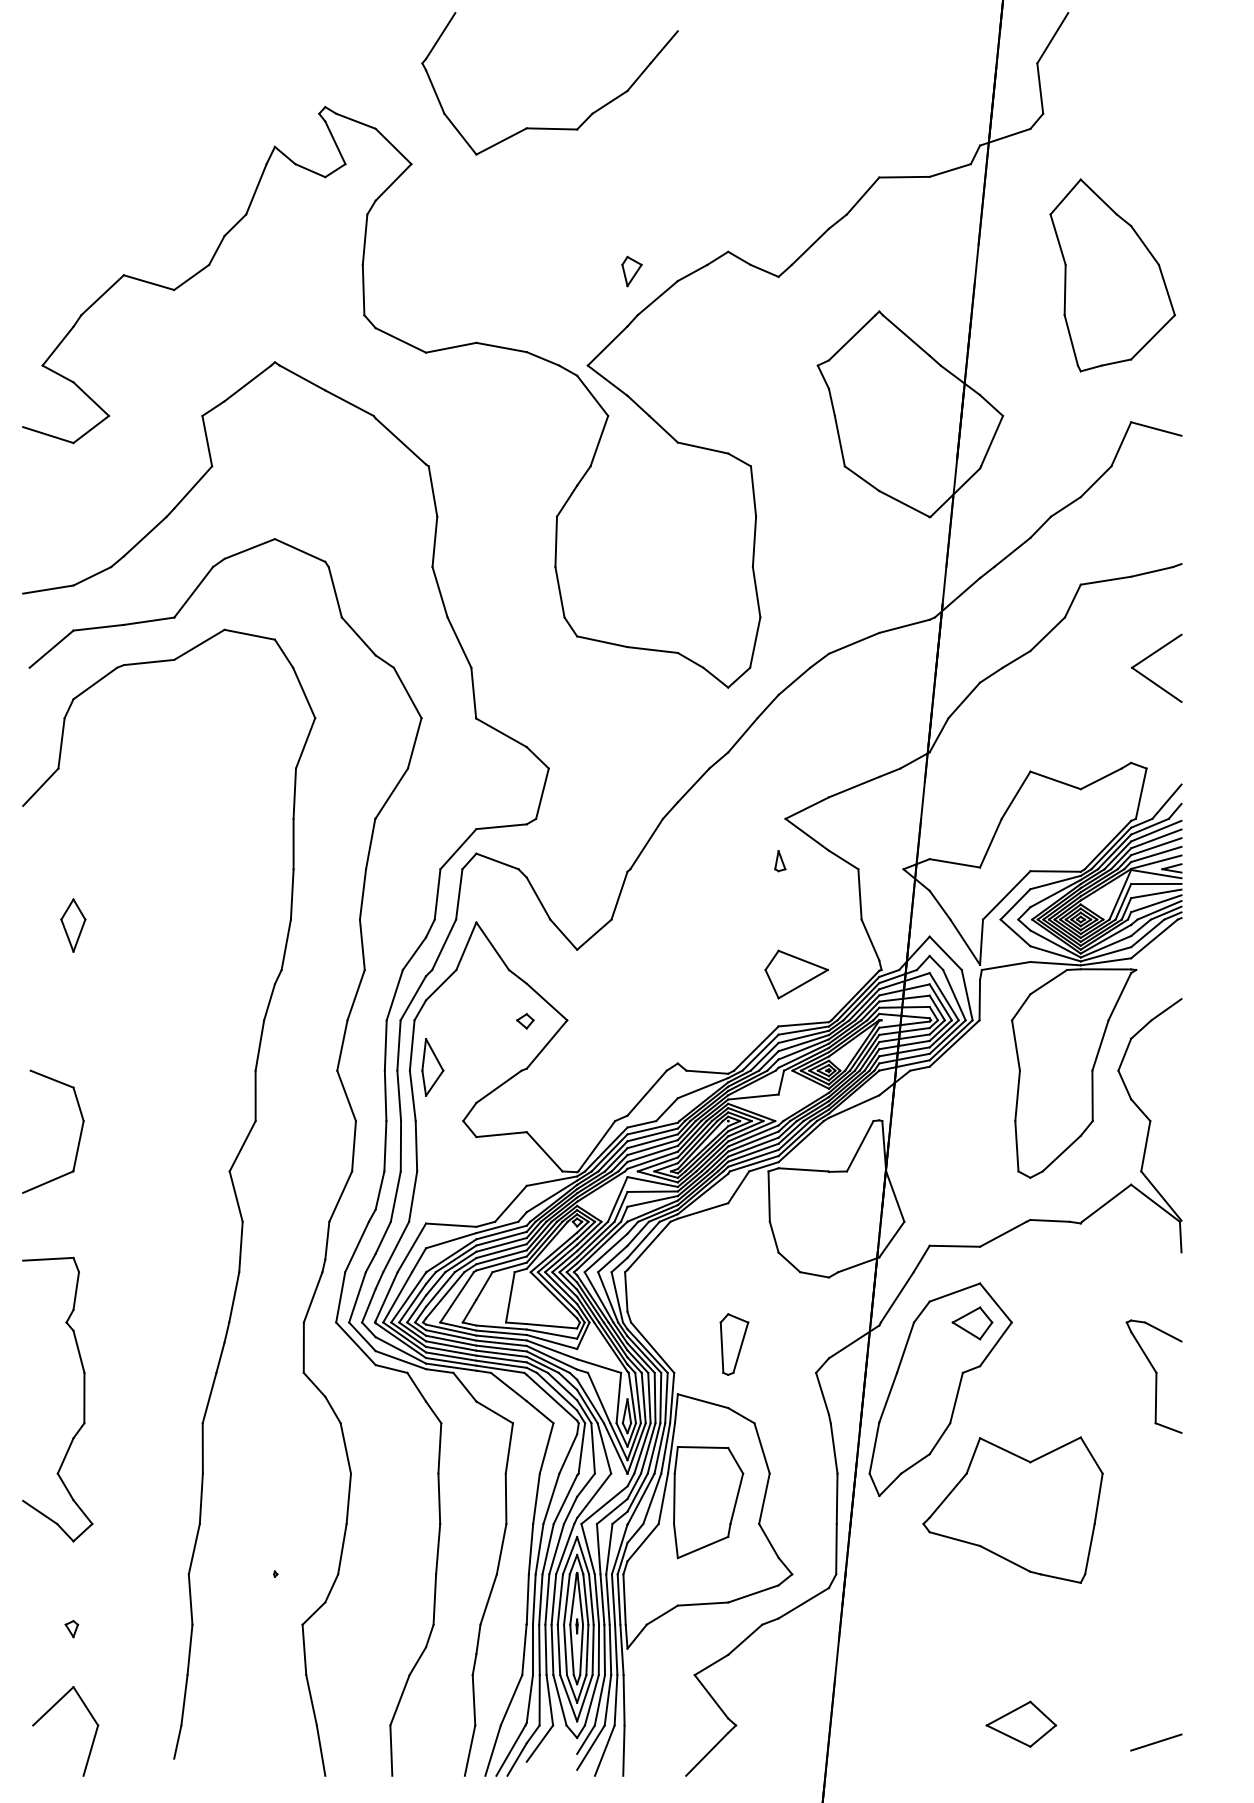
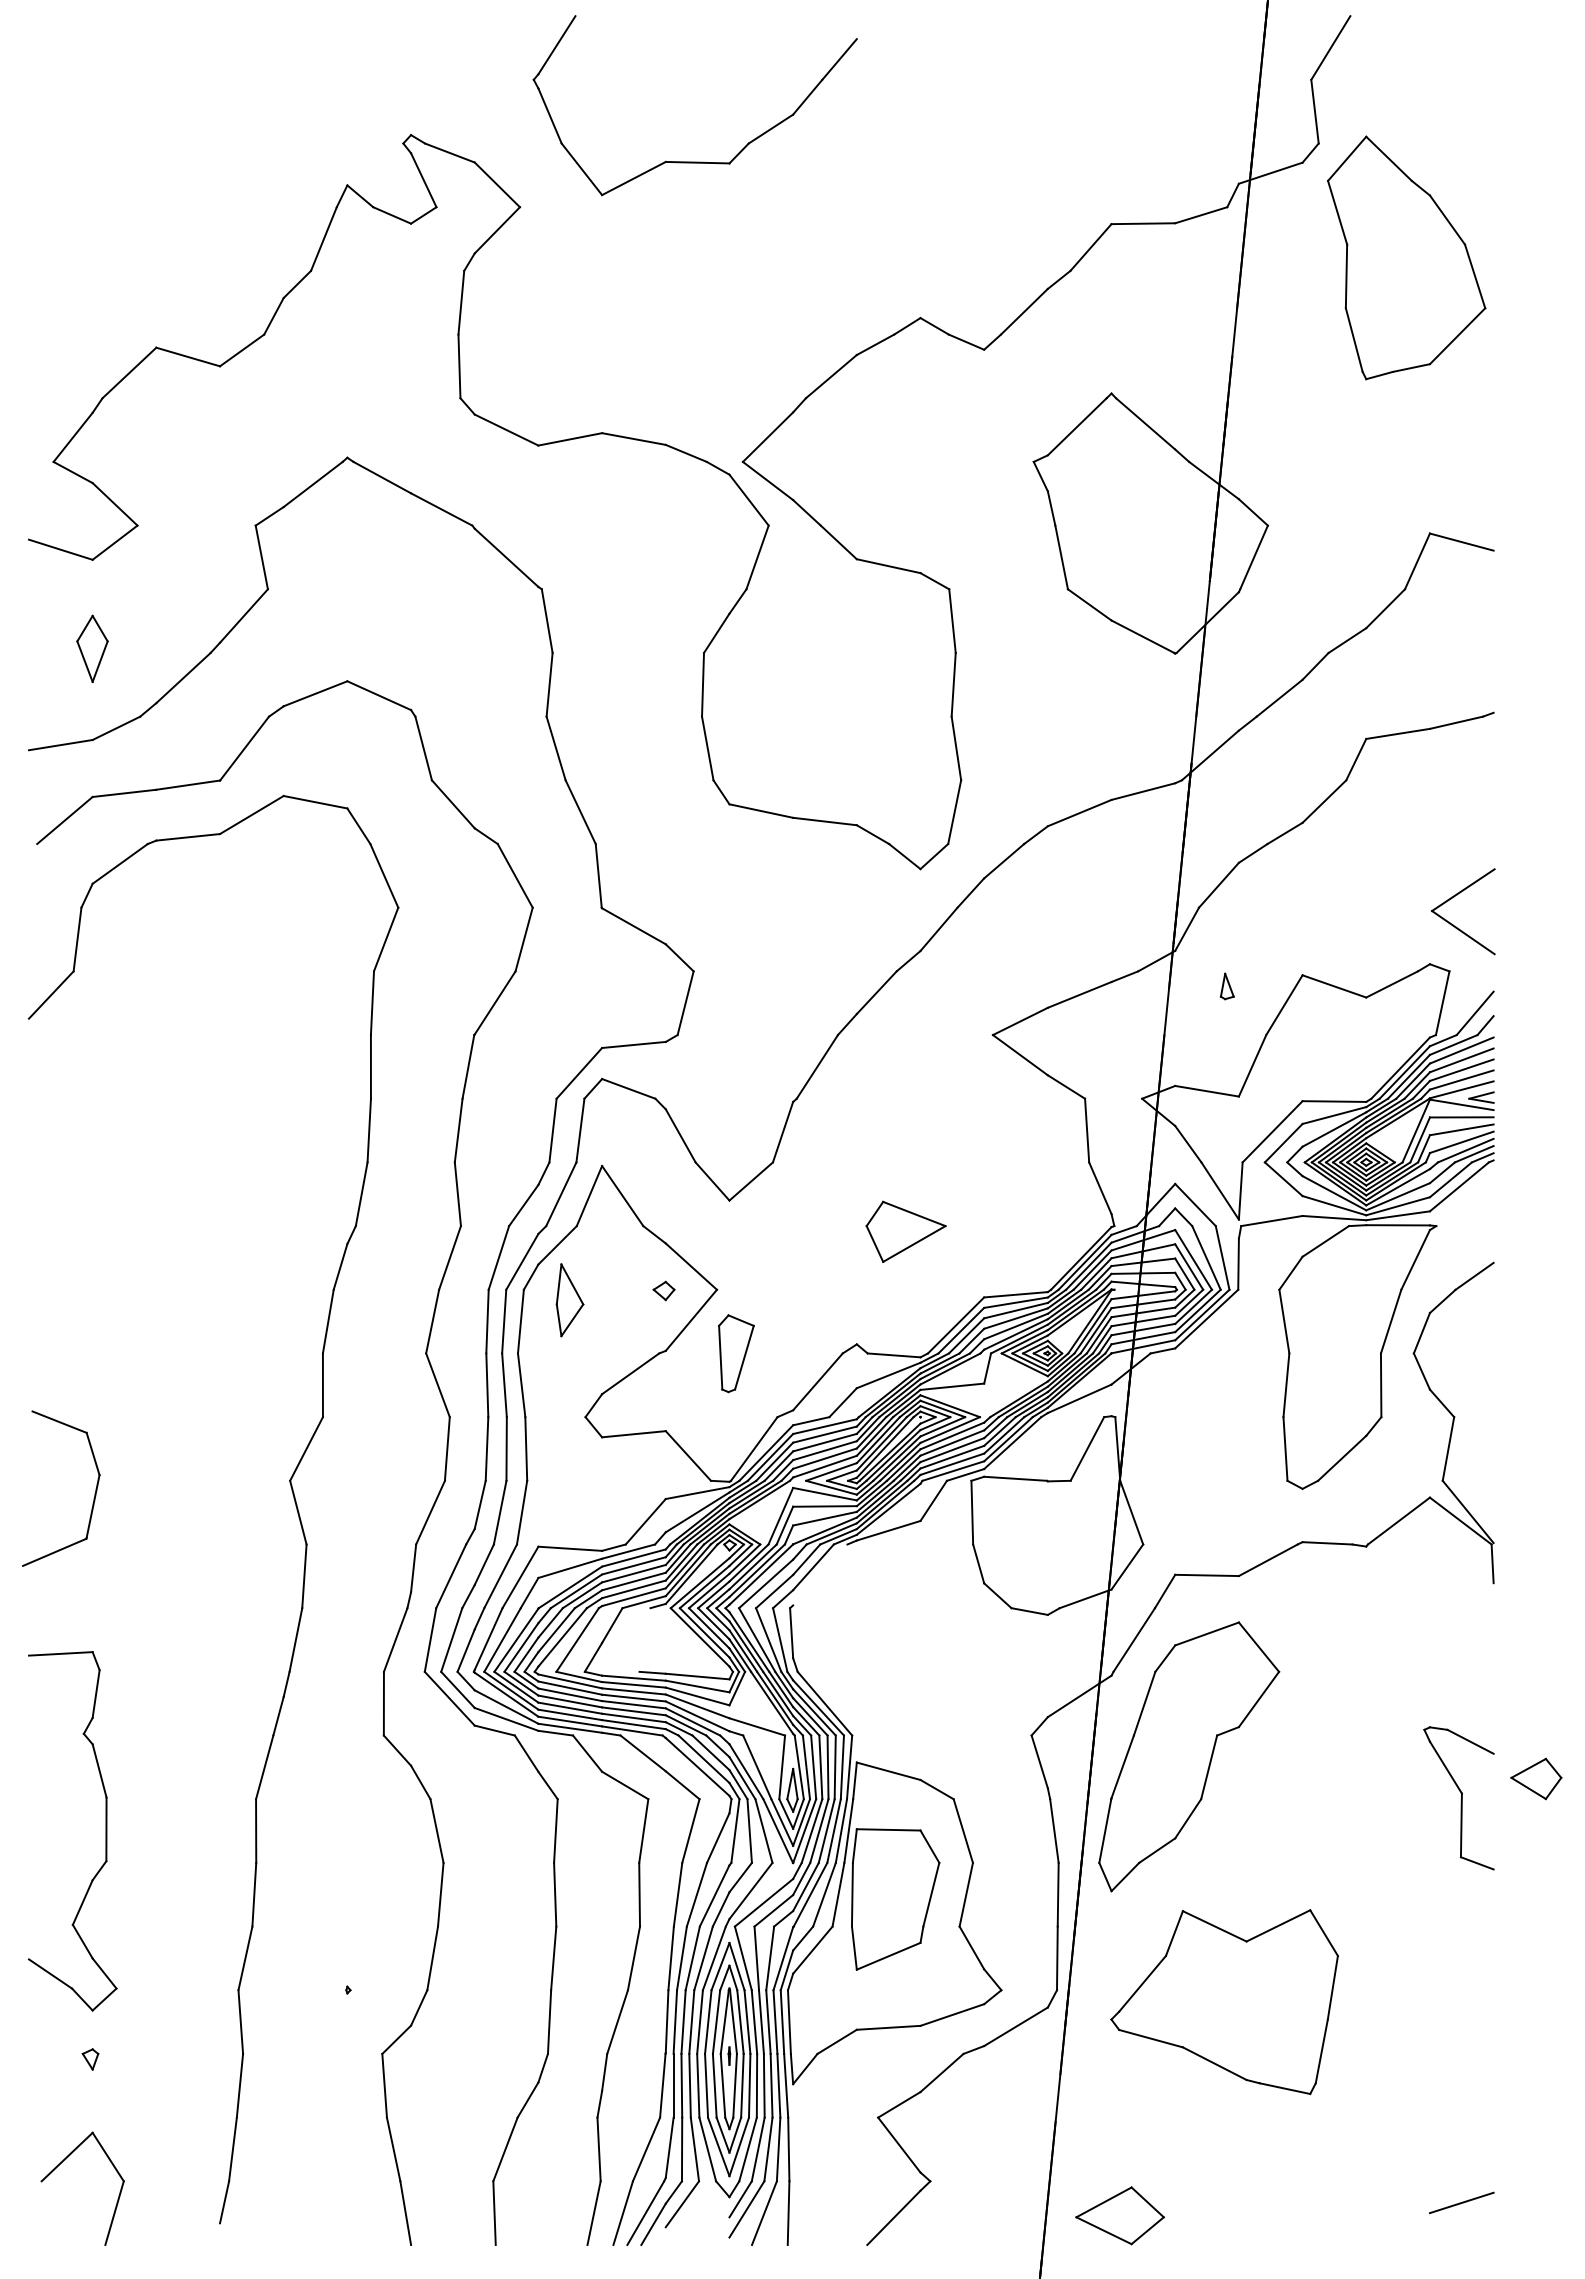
part: (631, 271) -> (798, 342), removed
part: (1112, 275) -> (1406, 257), moved
part: (1148, 678) -> (1453, 924), moved
part: (779, 861) -> (1226, 986), moved
part: (73, 925) -> (92, 648), moved
part: (796, 974) -> (905, 1231), moved
part: (432, 1067) -> (569, 1300), moved
part: (79, 1135) -> (94, 1493), moved
line: (649, 1245) -> (820, 1574), removed
line: (509, 1296) -> (644, 1639), removed
part: (972, 1323) -> (1536, 1778), moved
part: (734, 1344) -> (736, 1353), moved
part: (1153, 1376) -> (1458, 1798), moved
part: (83, 1399) -> (105, 1831), moved
part: (1012, 1510) -> (1224, 2002), moved
part: (1020, 1724) -> (1119, 2215), moved

